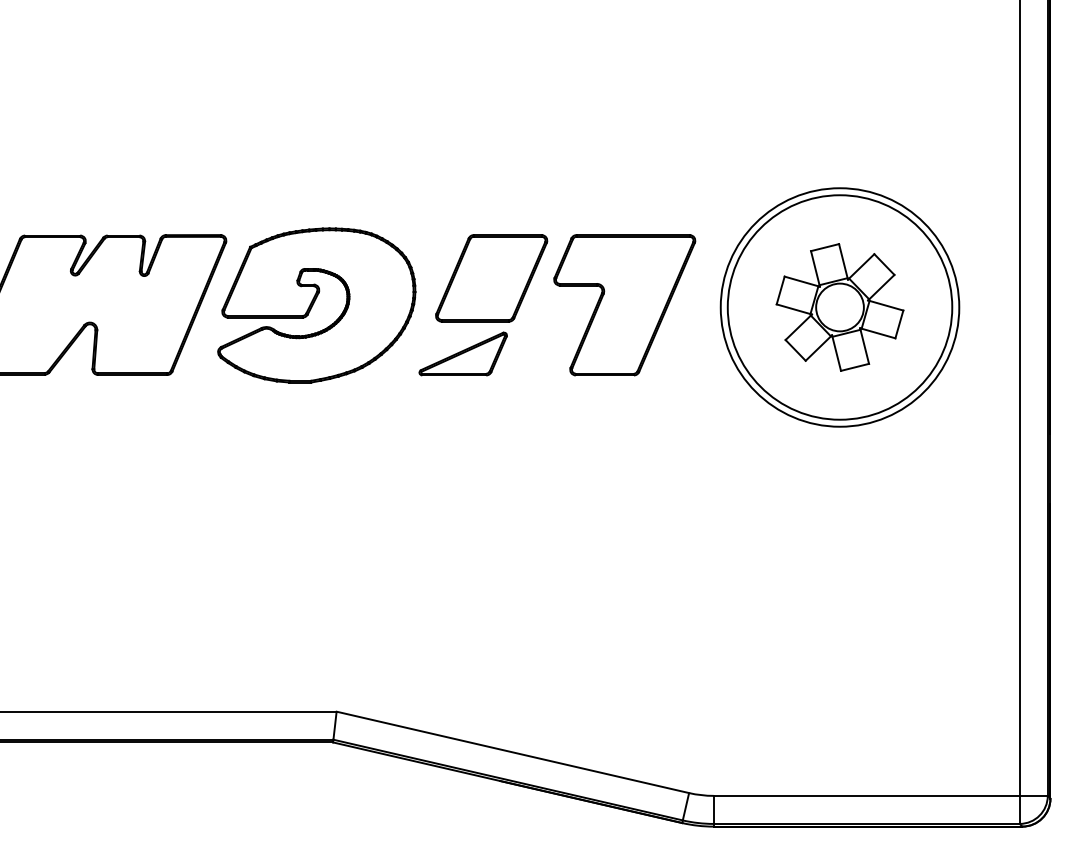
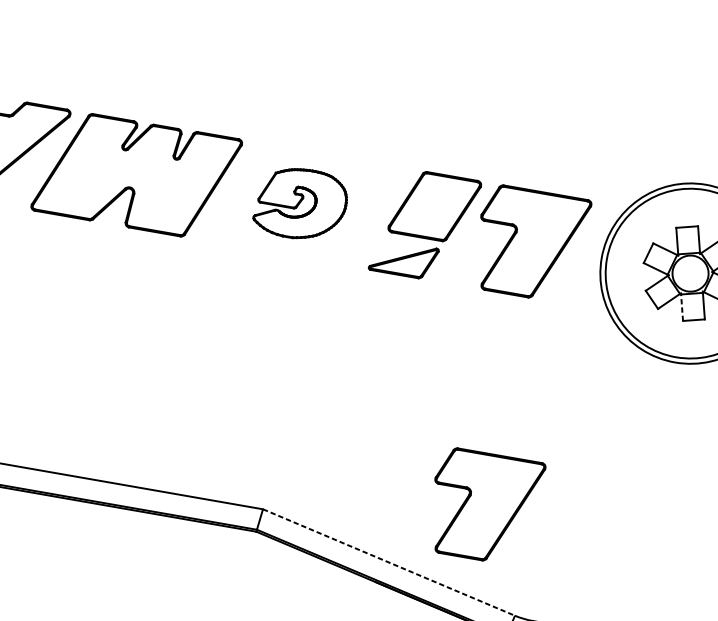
part: (316, 305) -> (300, 204), size x0.6
line: (836, 352) -> (682, 306), solid -> dashed
part: (624, 658) -> (484, 507), added
line: (512, 752) -> (388, 562), solid -> dashed

